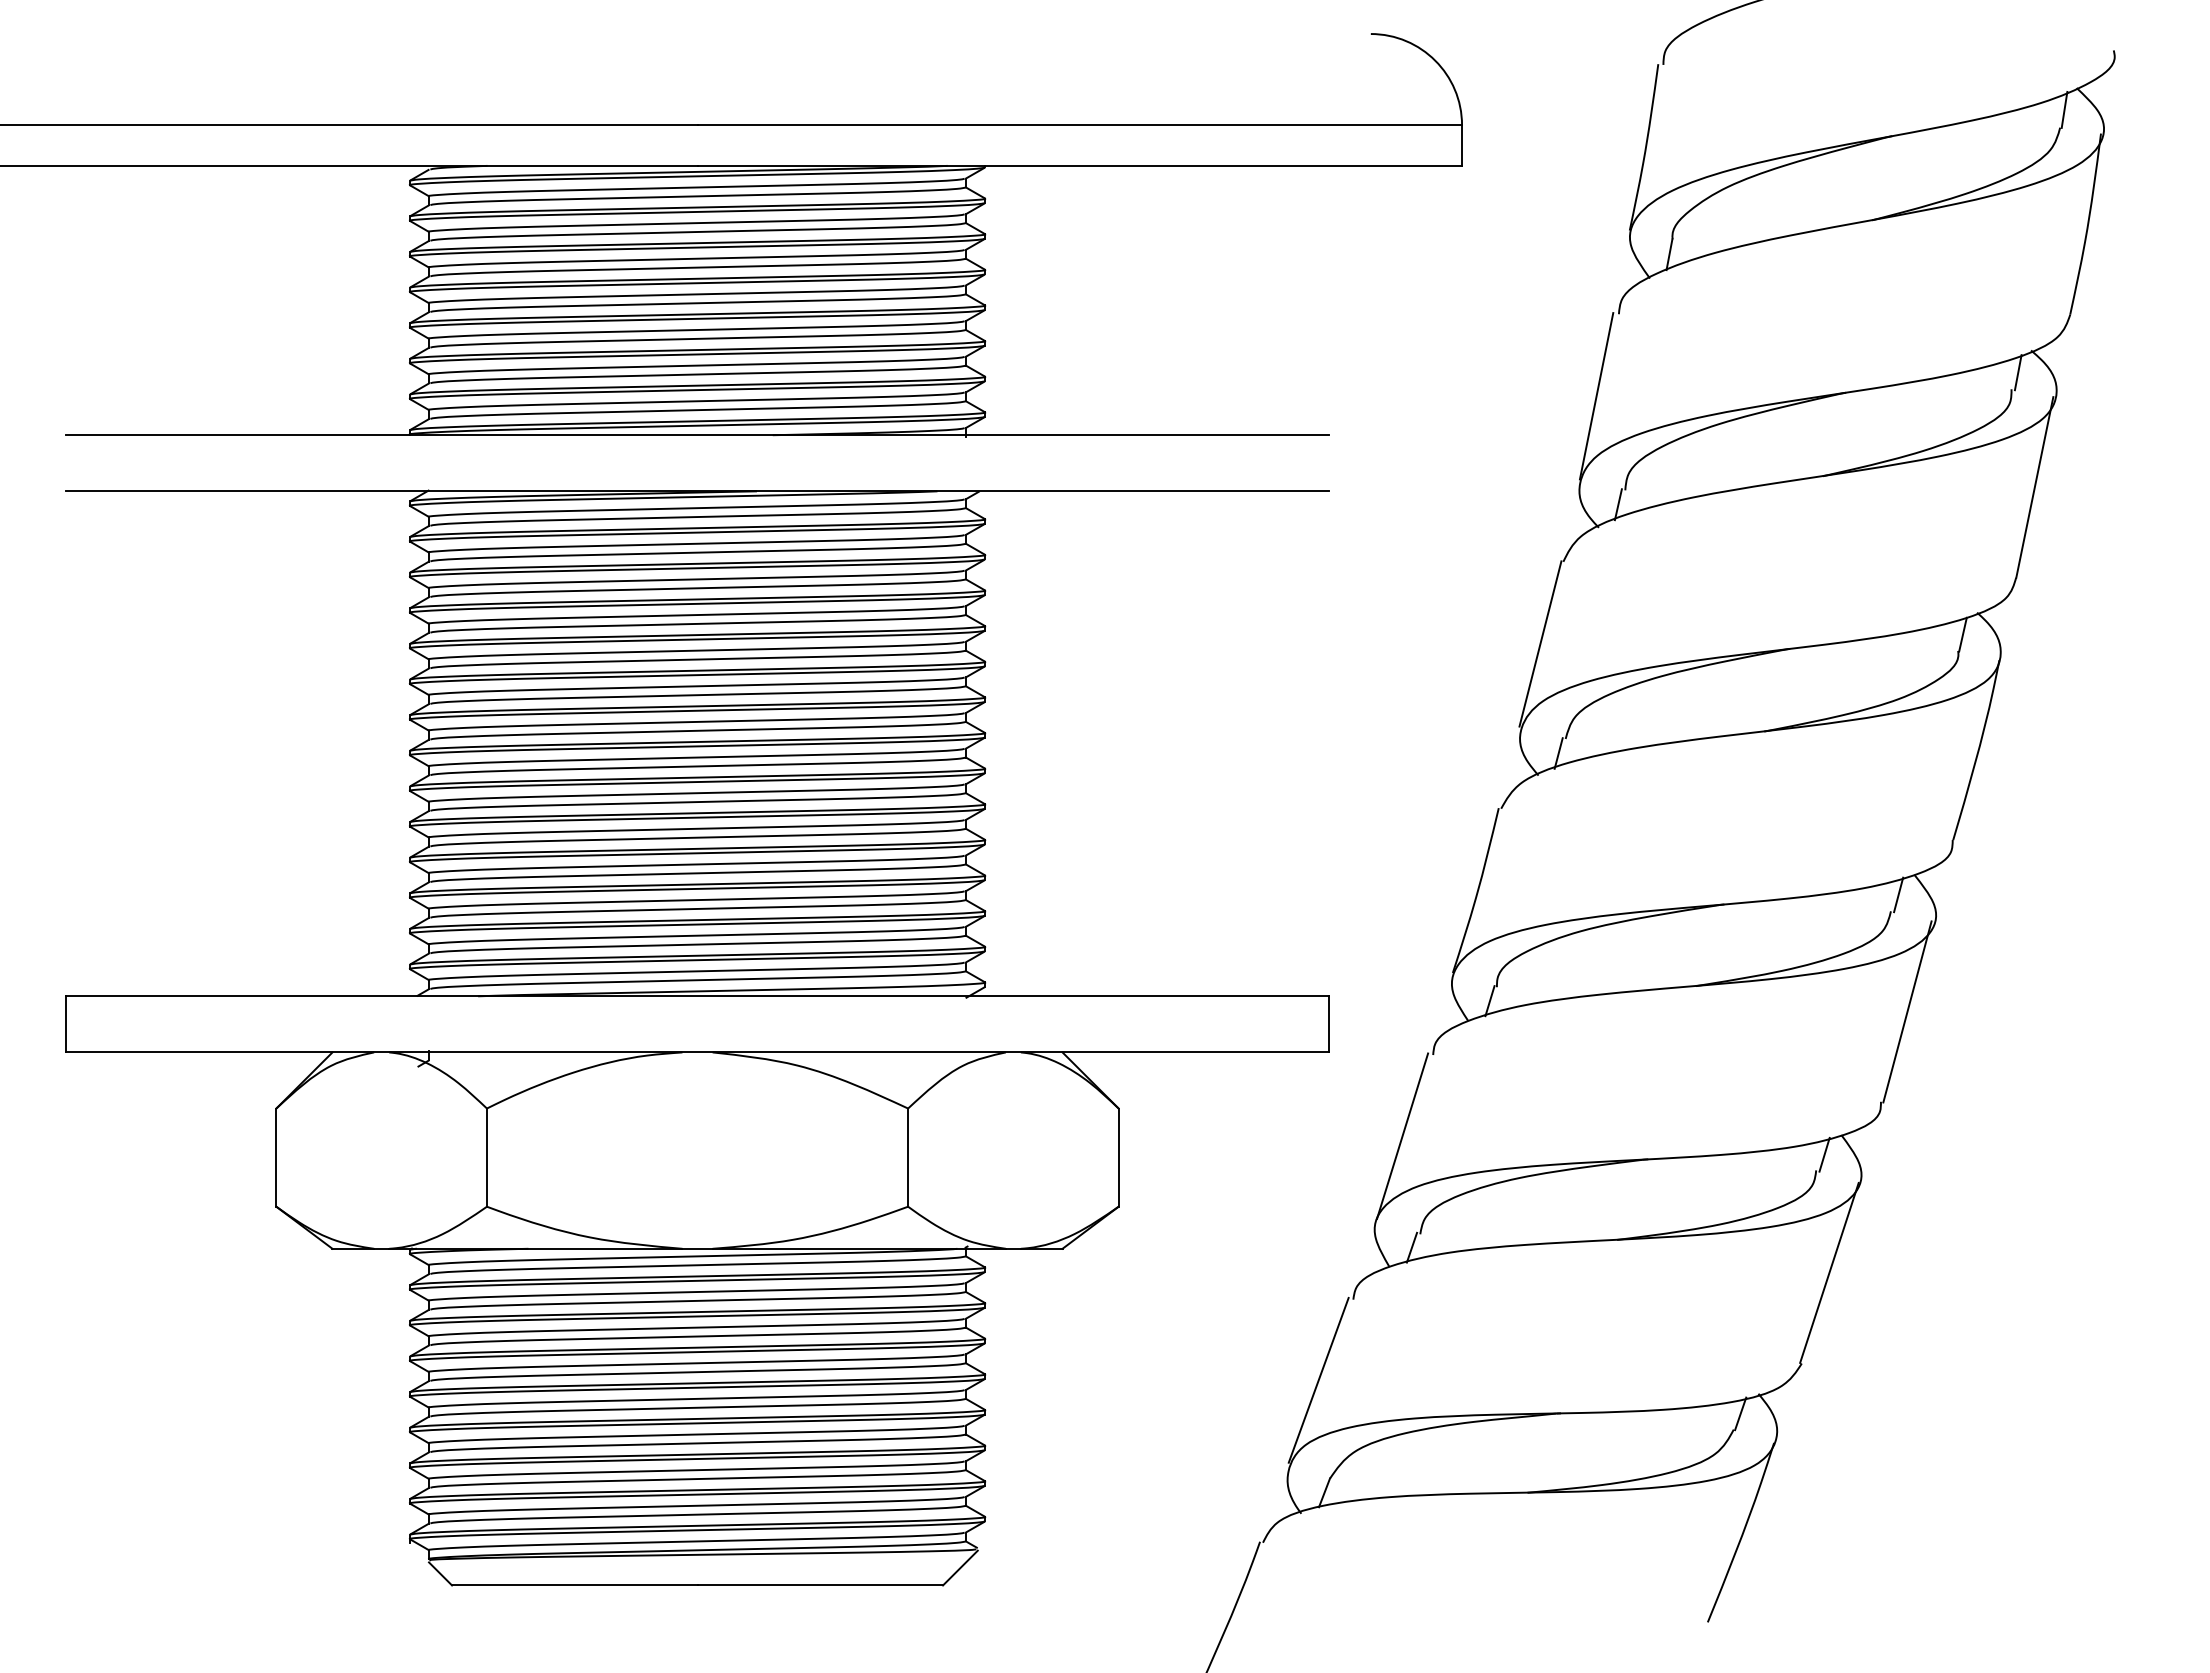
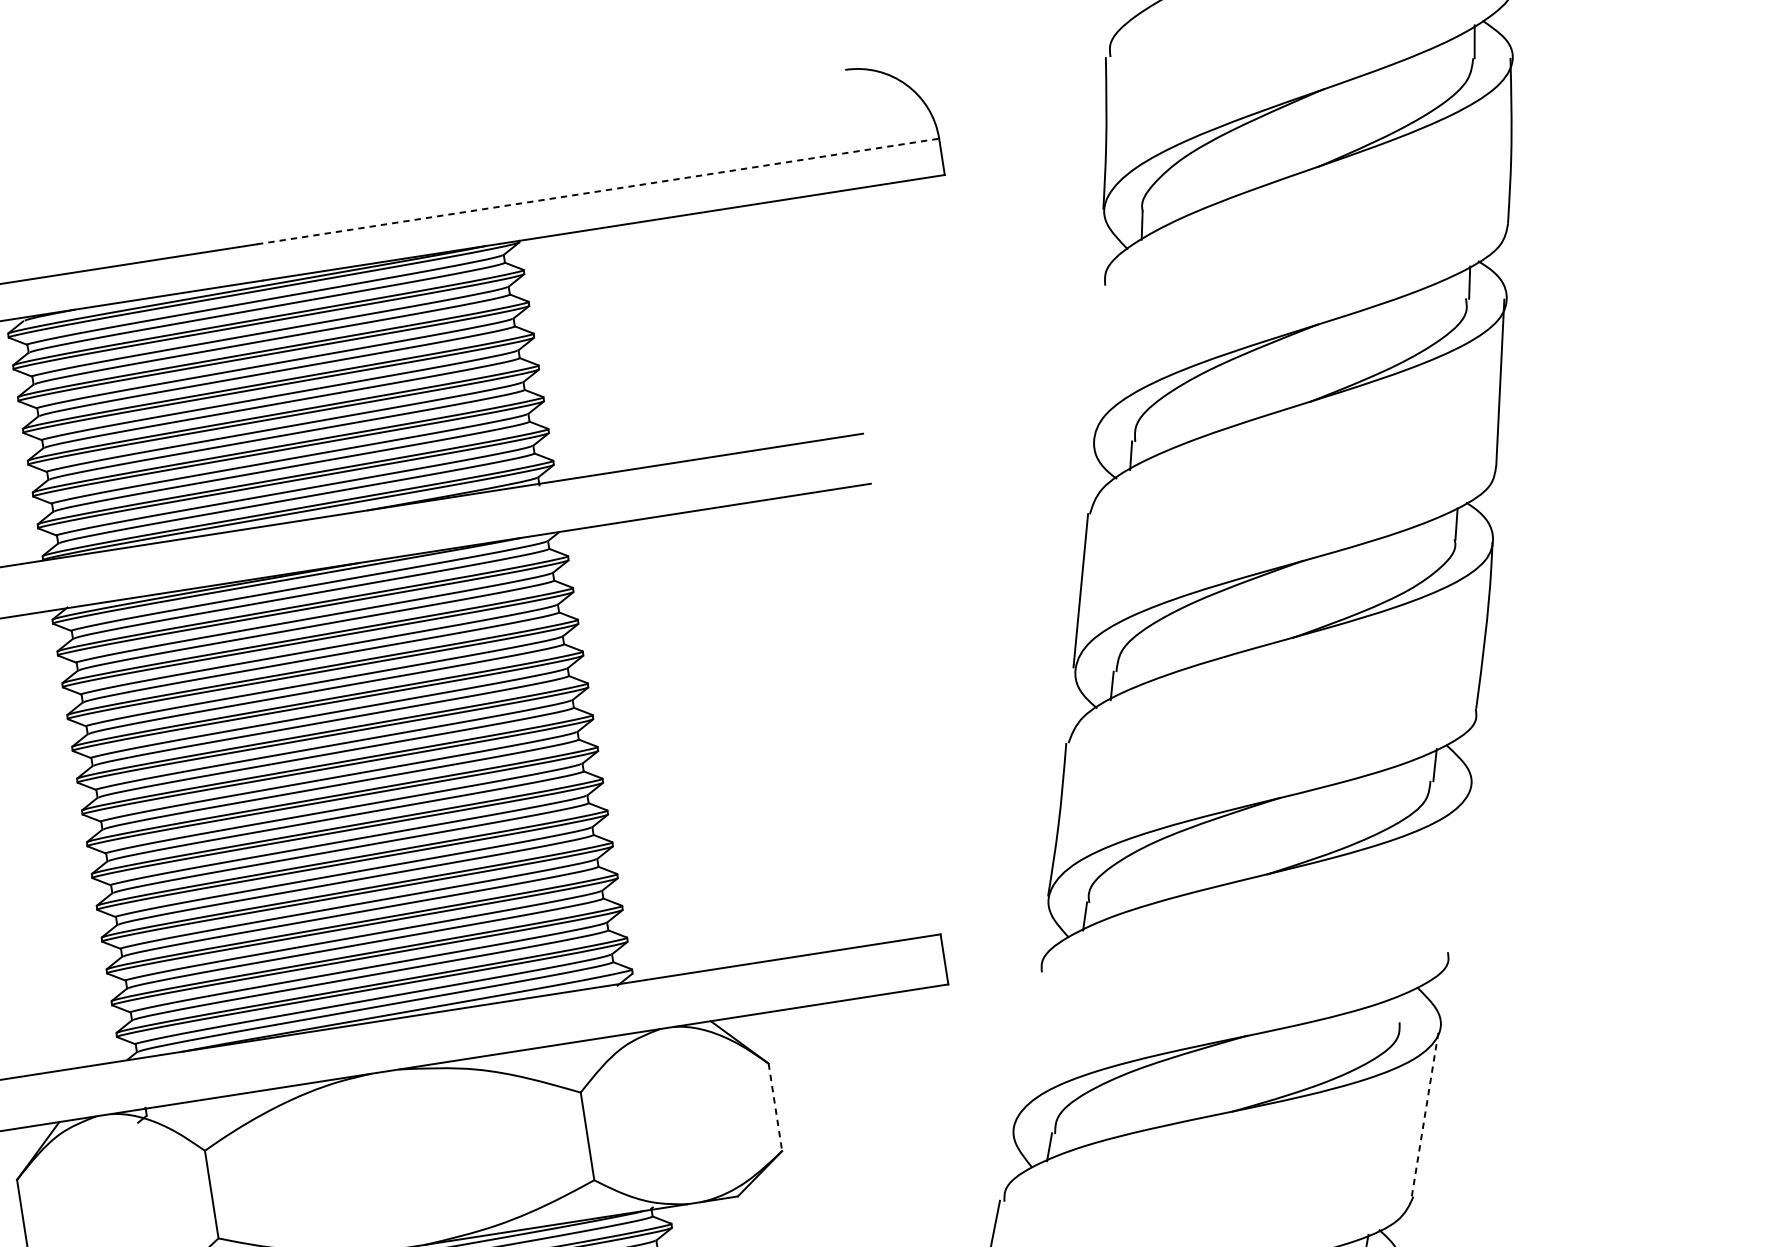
line: (1080, 125) -> (598, 191), solid -> dashed
line: (1596, 396) -> (1096, 362), removed
line: (1907, 1011) -> (1459, 867), removed
line: (1402, 1135) -> (1025, 1048), removed
line: (1824, 1154) -> (1404, 1007), removed
line: (1118, 1158) -> (775, 1108), solid -> dashed
line: (1829, 1272) -> (1425, 1111), solid -> dashed

